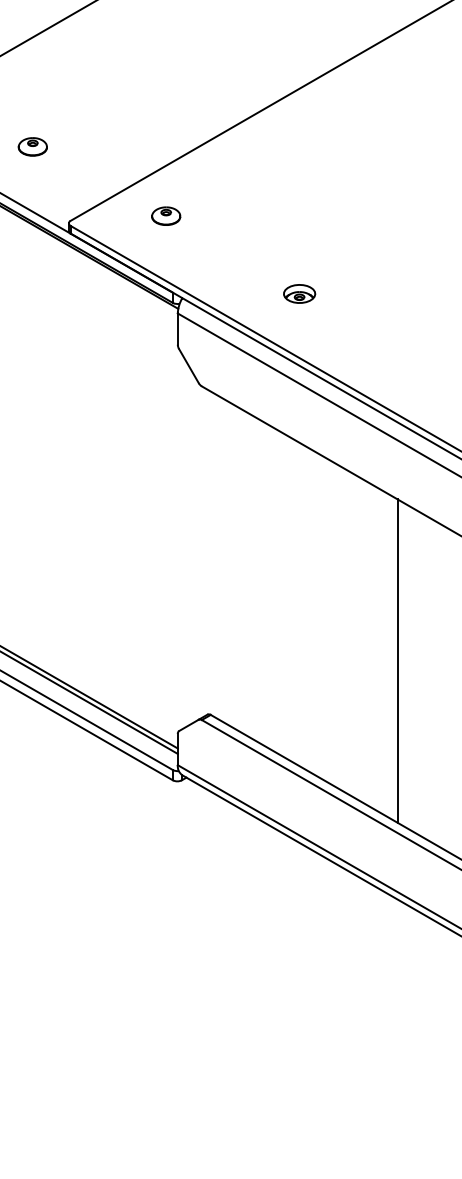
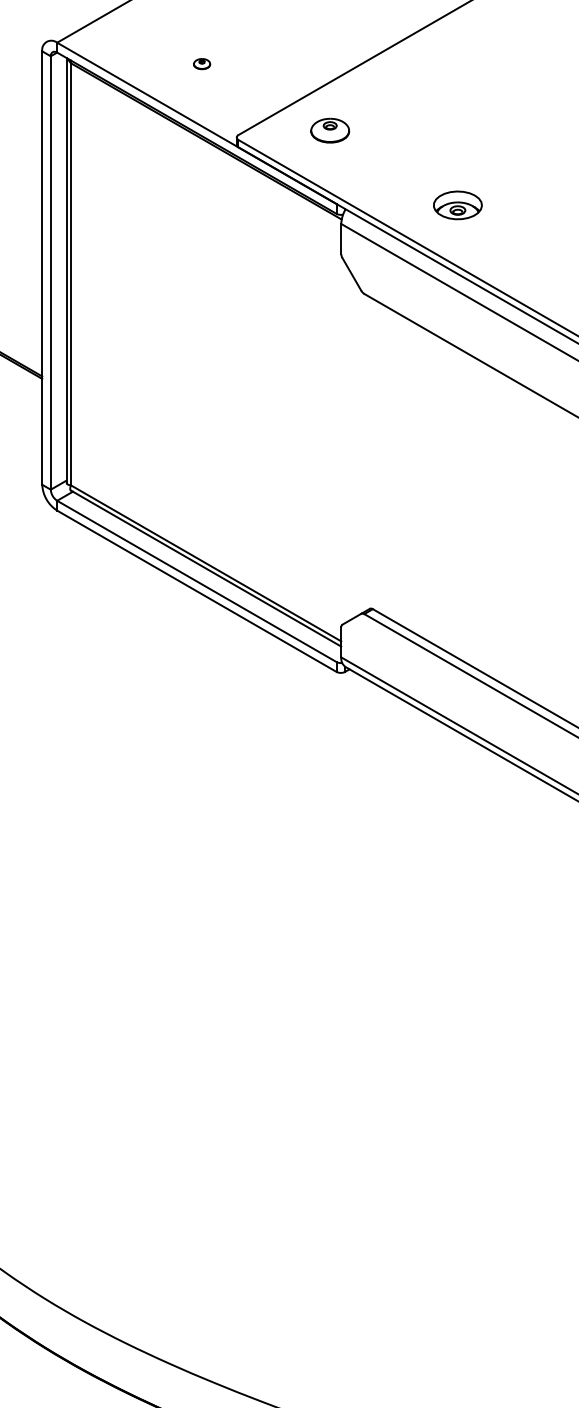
part: (32, 146) -> (201, 63), size x0.6
part: (165, 216) -> (329, 130), size x1.4
part: (300, 293) -> (458, 204), size x1.6
line: (397, 661) -> (552, 557), removed

